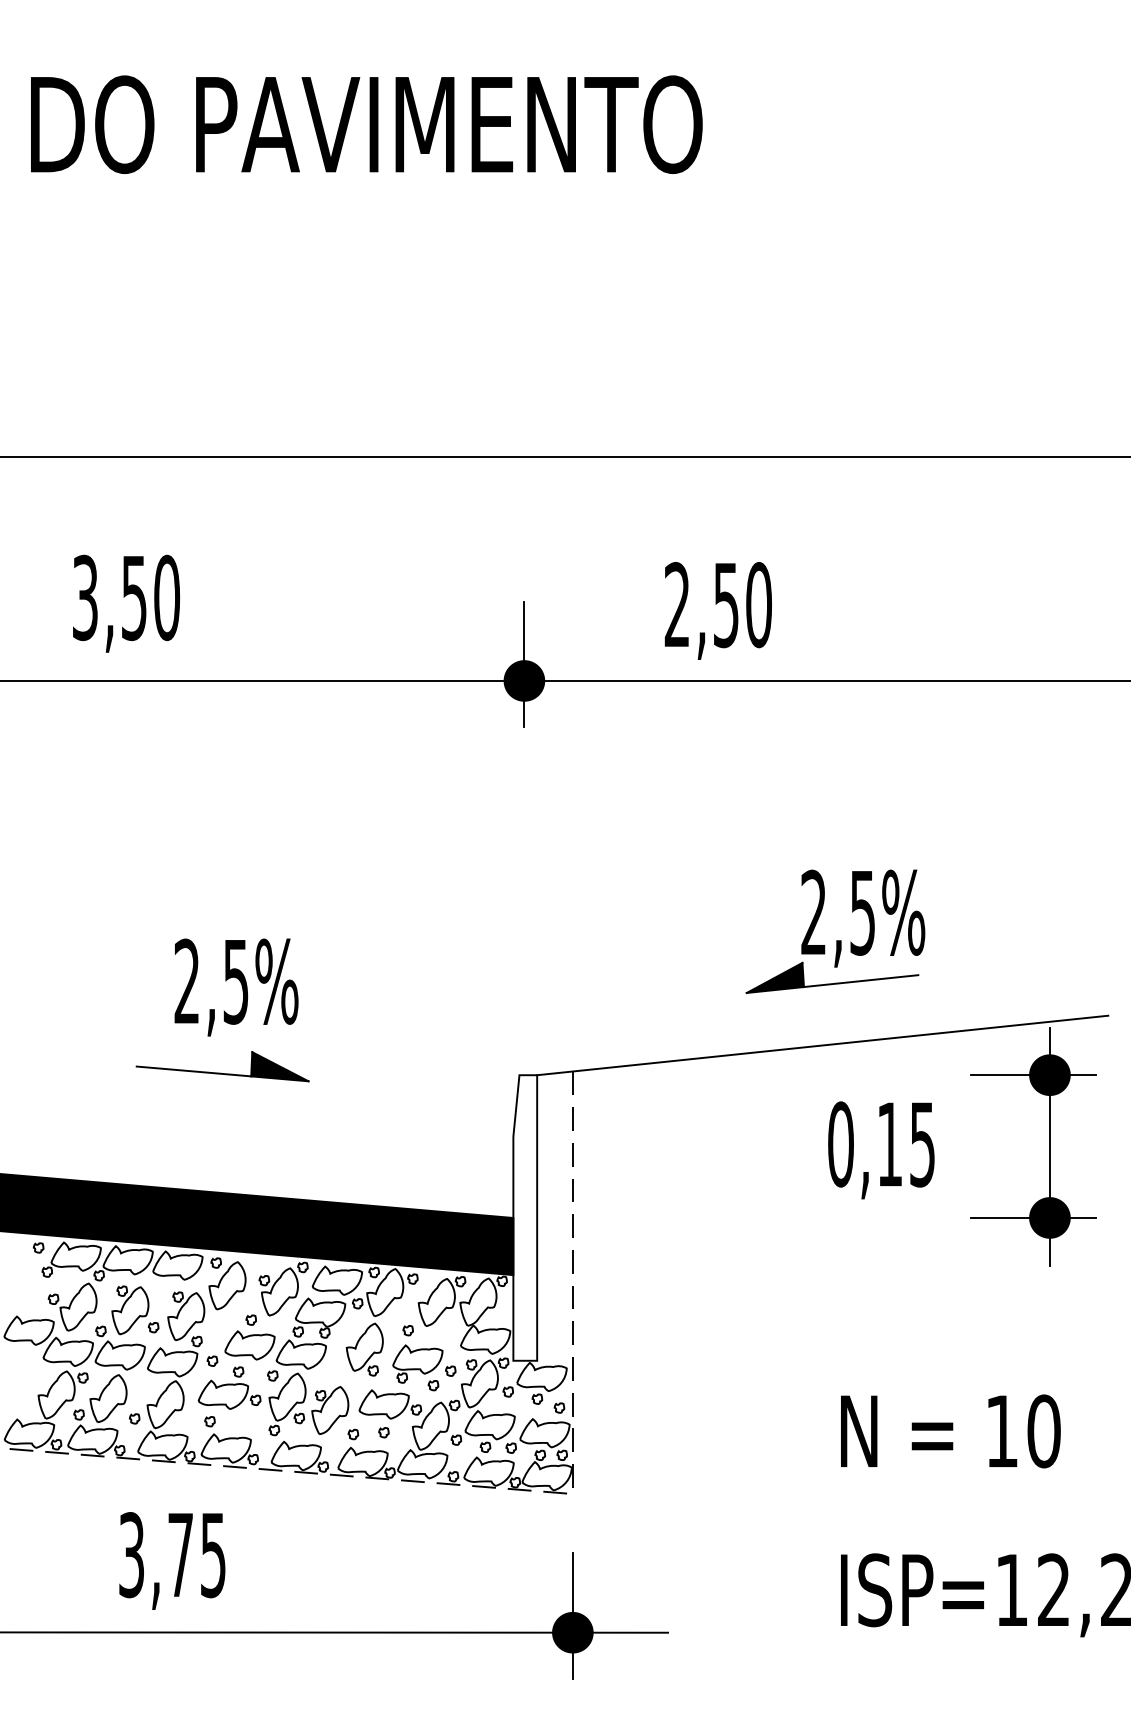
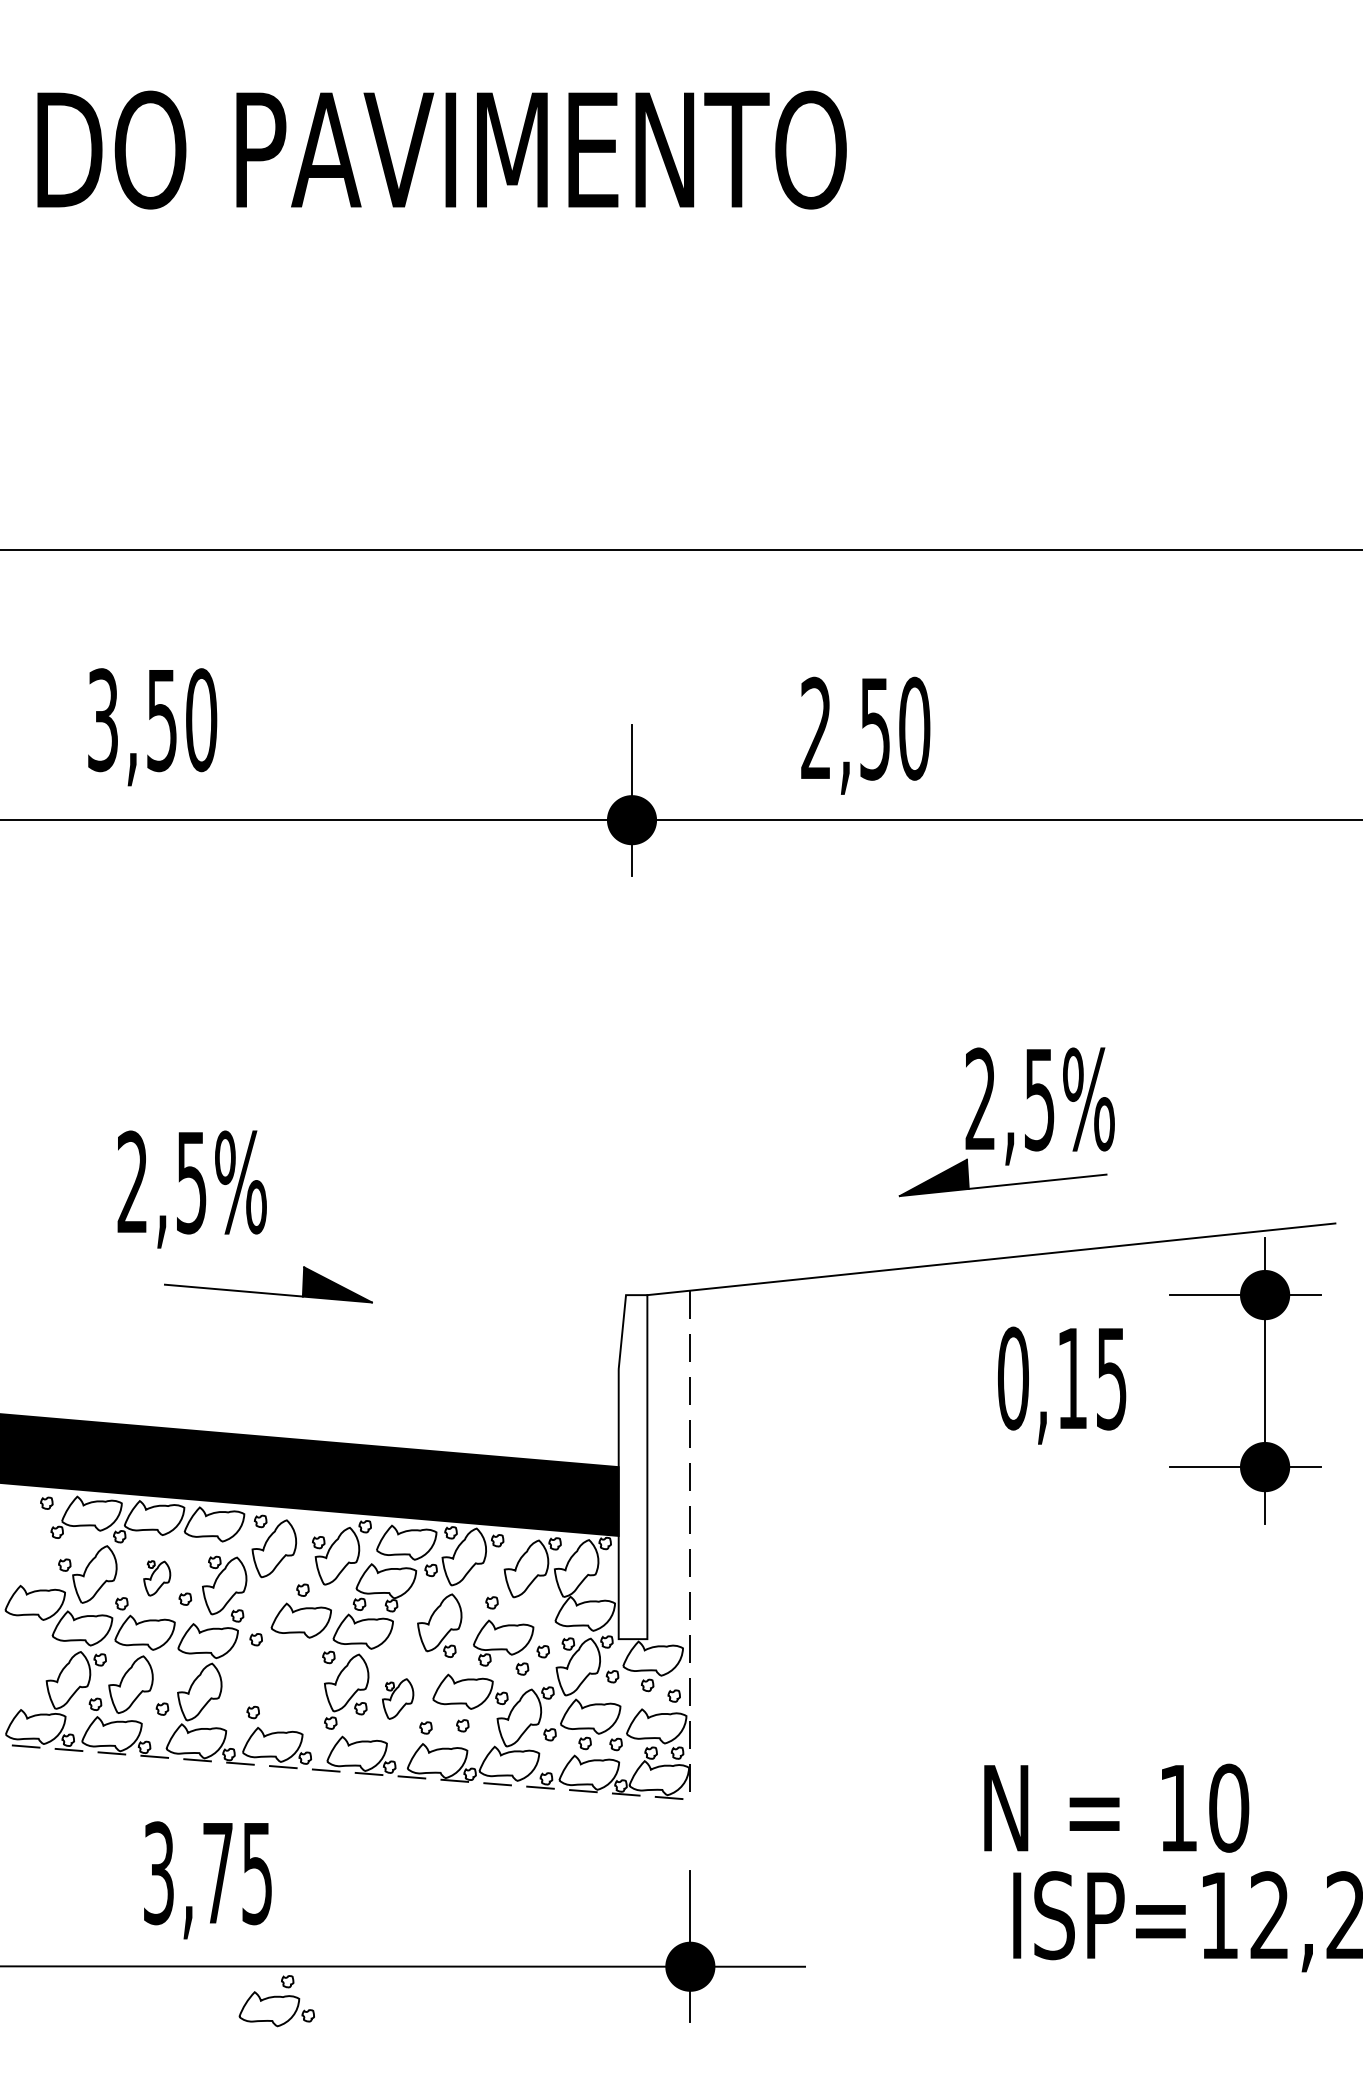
text: (235, 987) -> (191, 1189), moved
part: (129, 1310) -> (156, 1578), size x0.6
part: (229, 1388) -> (276, 2001), moved
part: (329, 1410) -> (397, 1698), size x0.7
text: (950, 1430) -> (1116, 1807), moved

